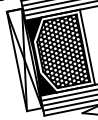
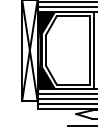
hatch: (61, 52) -> (67, 50), removed

